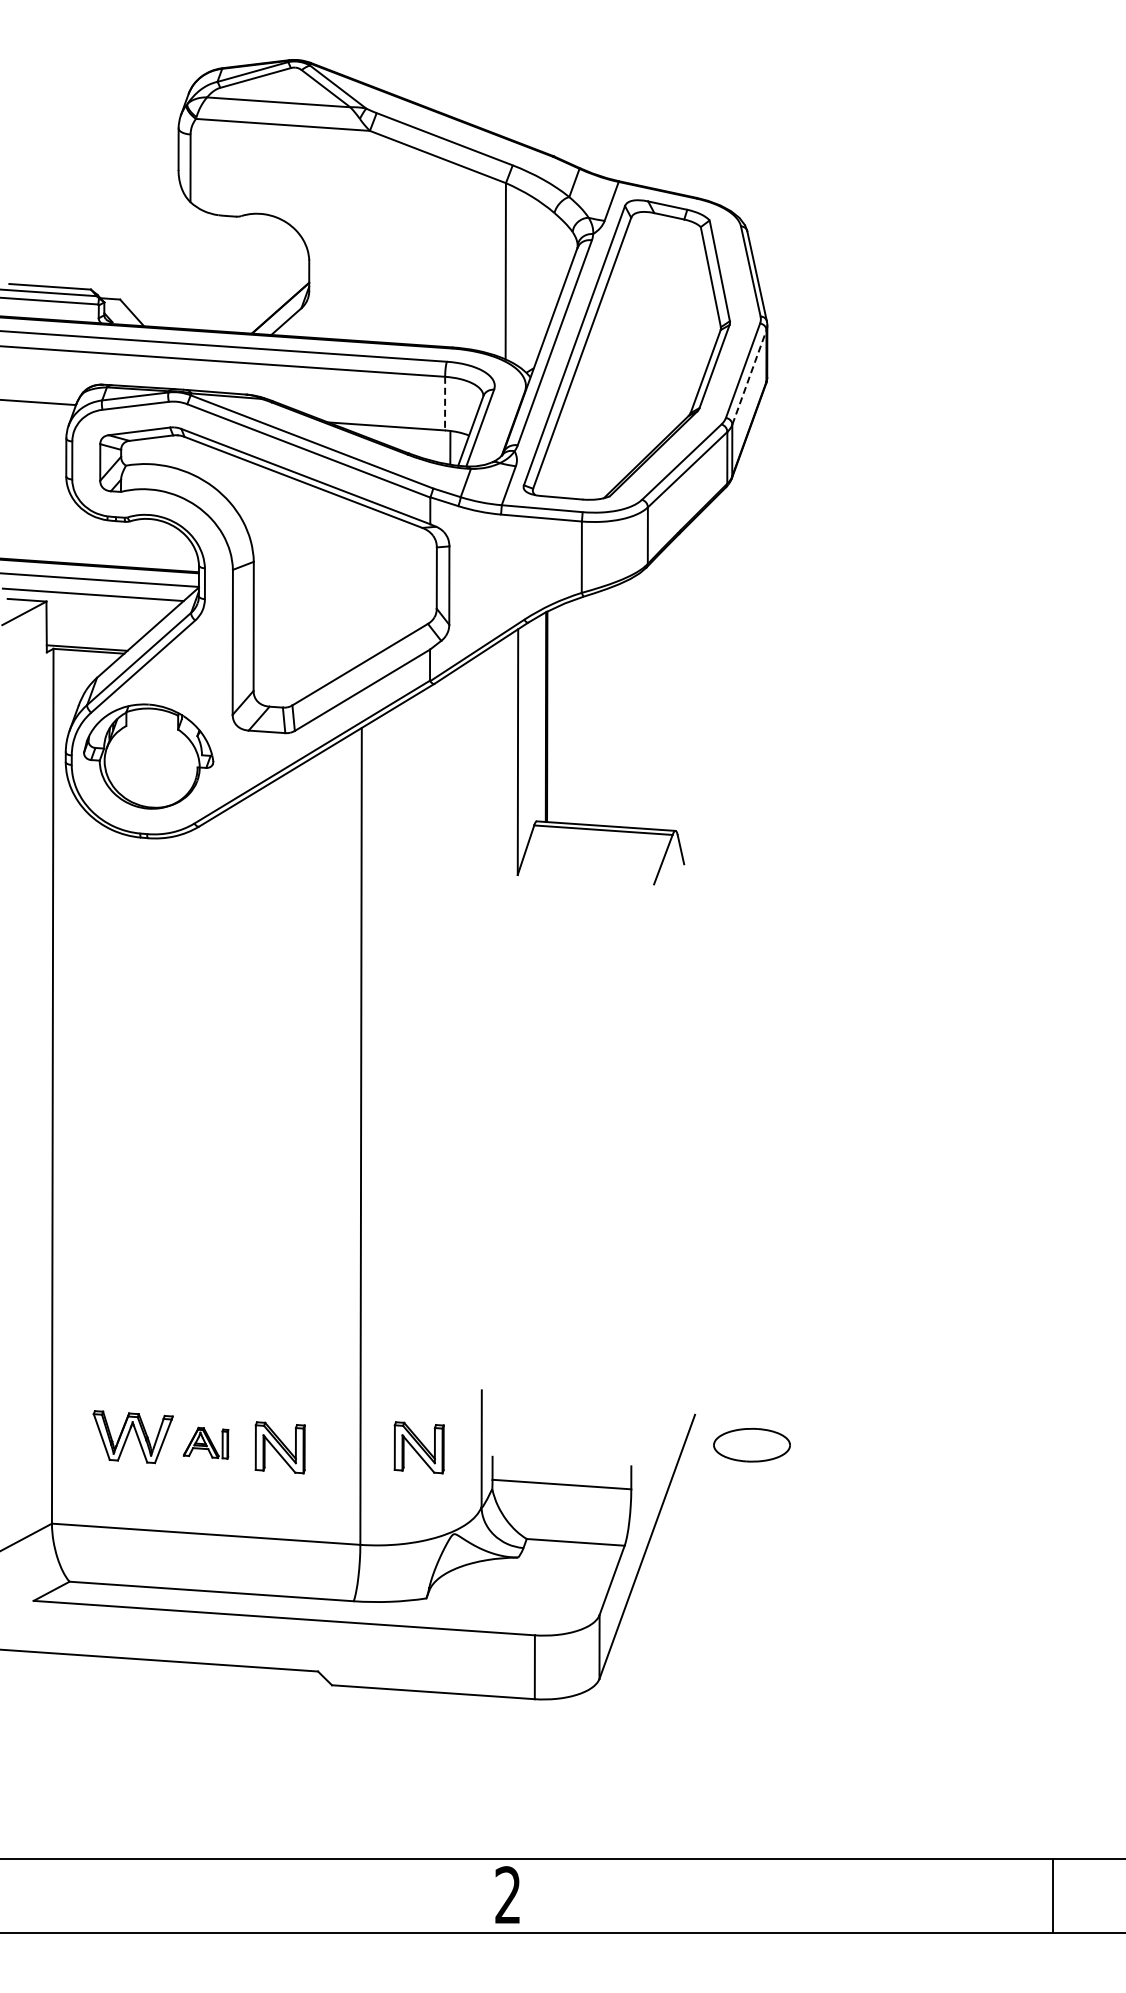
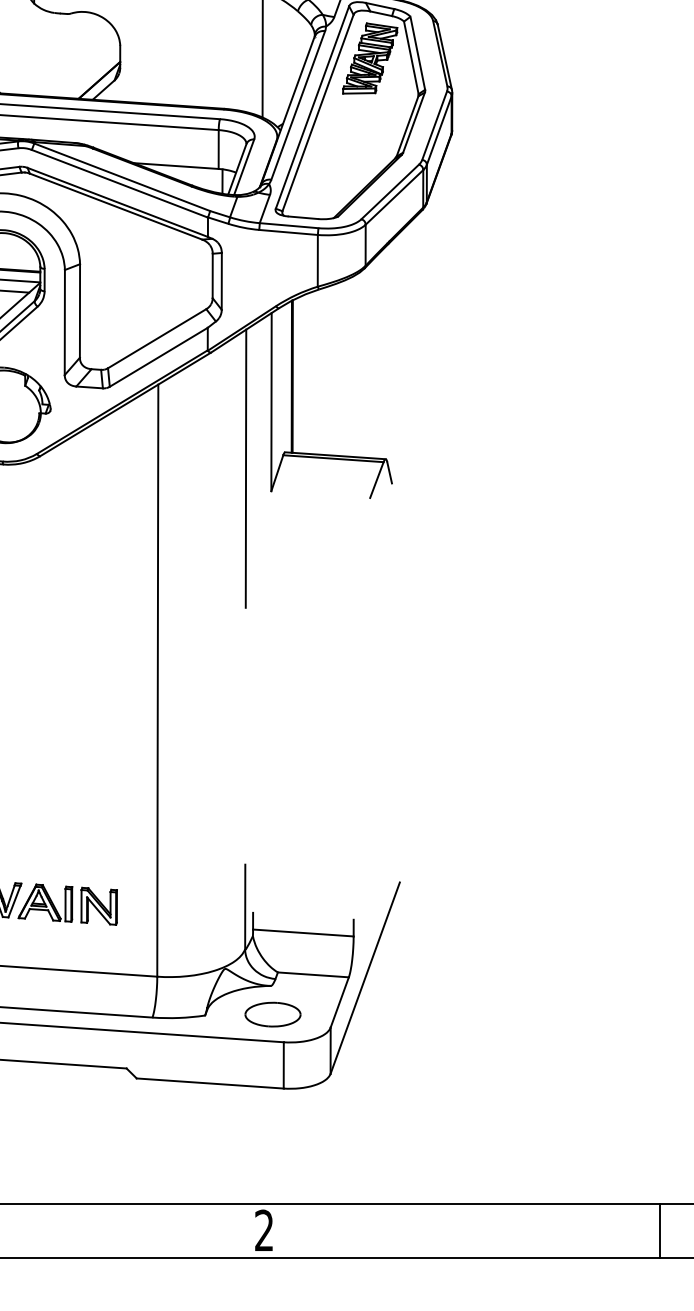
part: (653, 277) -> (369, 58), added
line: (749, 377) -> (439, 130), dashed -> solid
line: (445, 403) -> (218, 149), dashed -> solid
line: (482, 843) -> (245, 468), added
part: (205, 1442) -> (45, 902), size x1.67
part: (751, 1444) -> (272, 1014), moved
part: (418, 1447) -> (199, 906), removed

